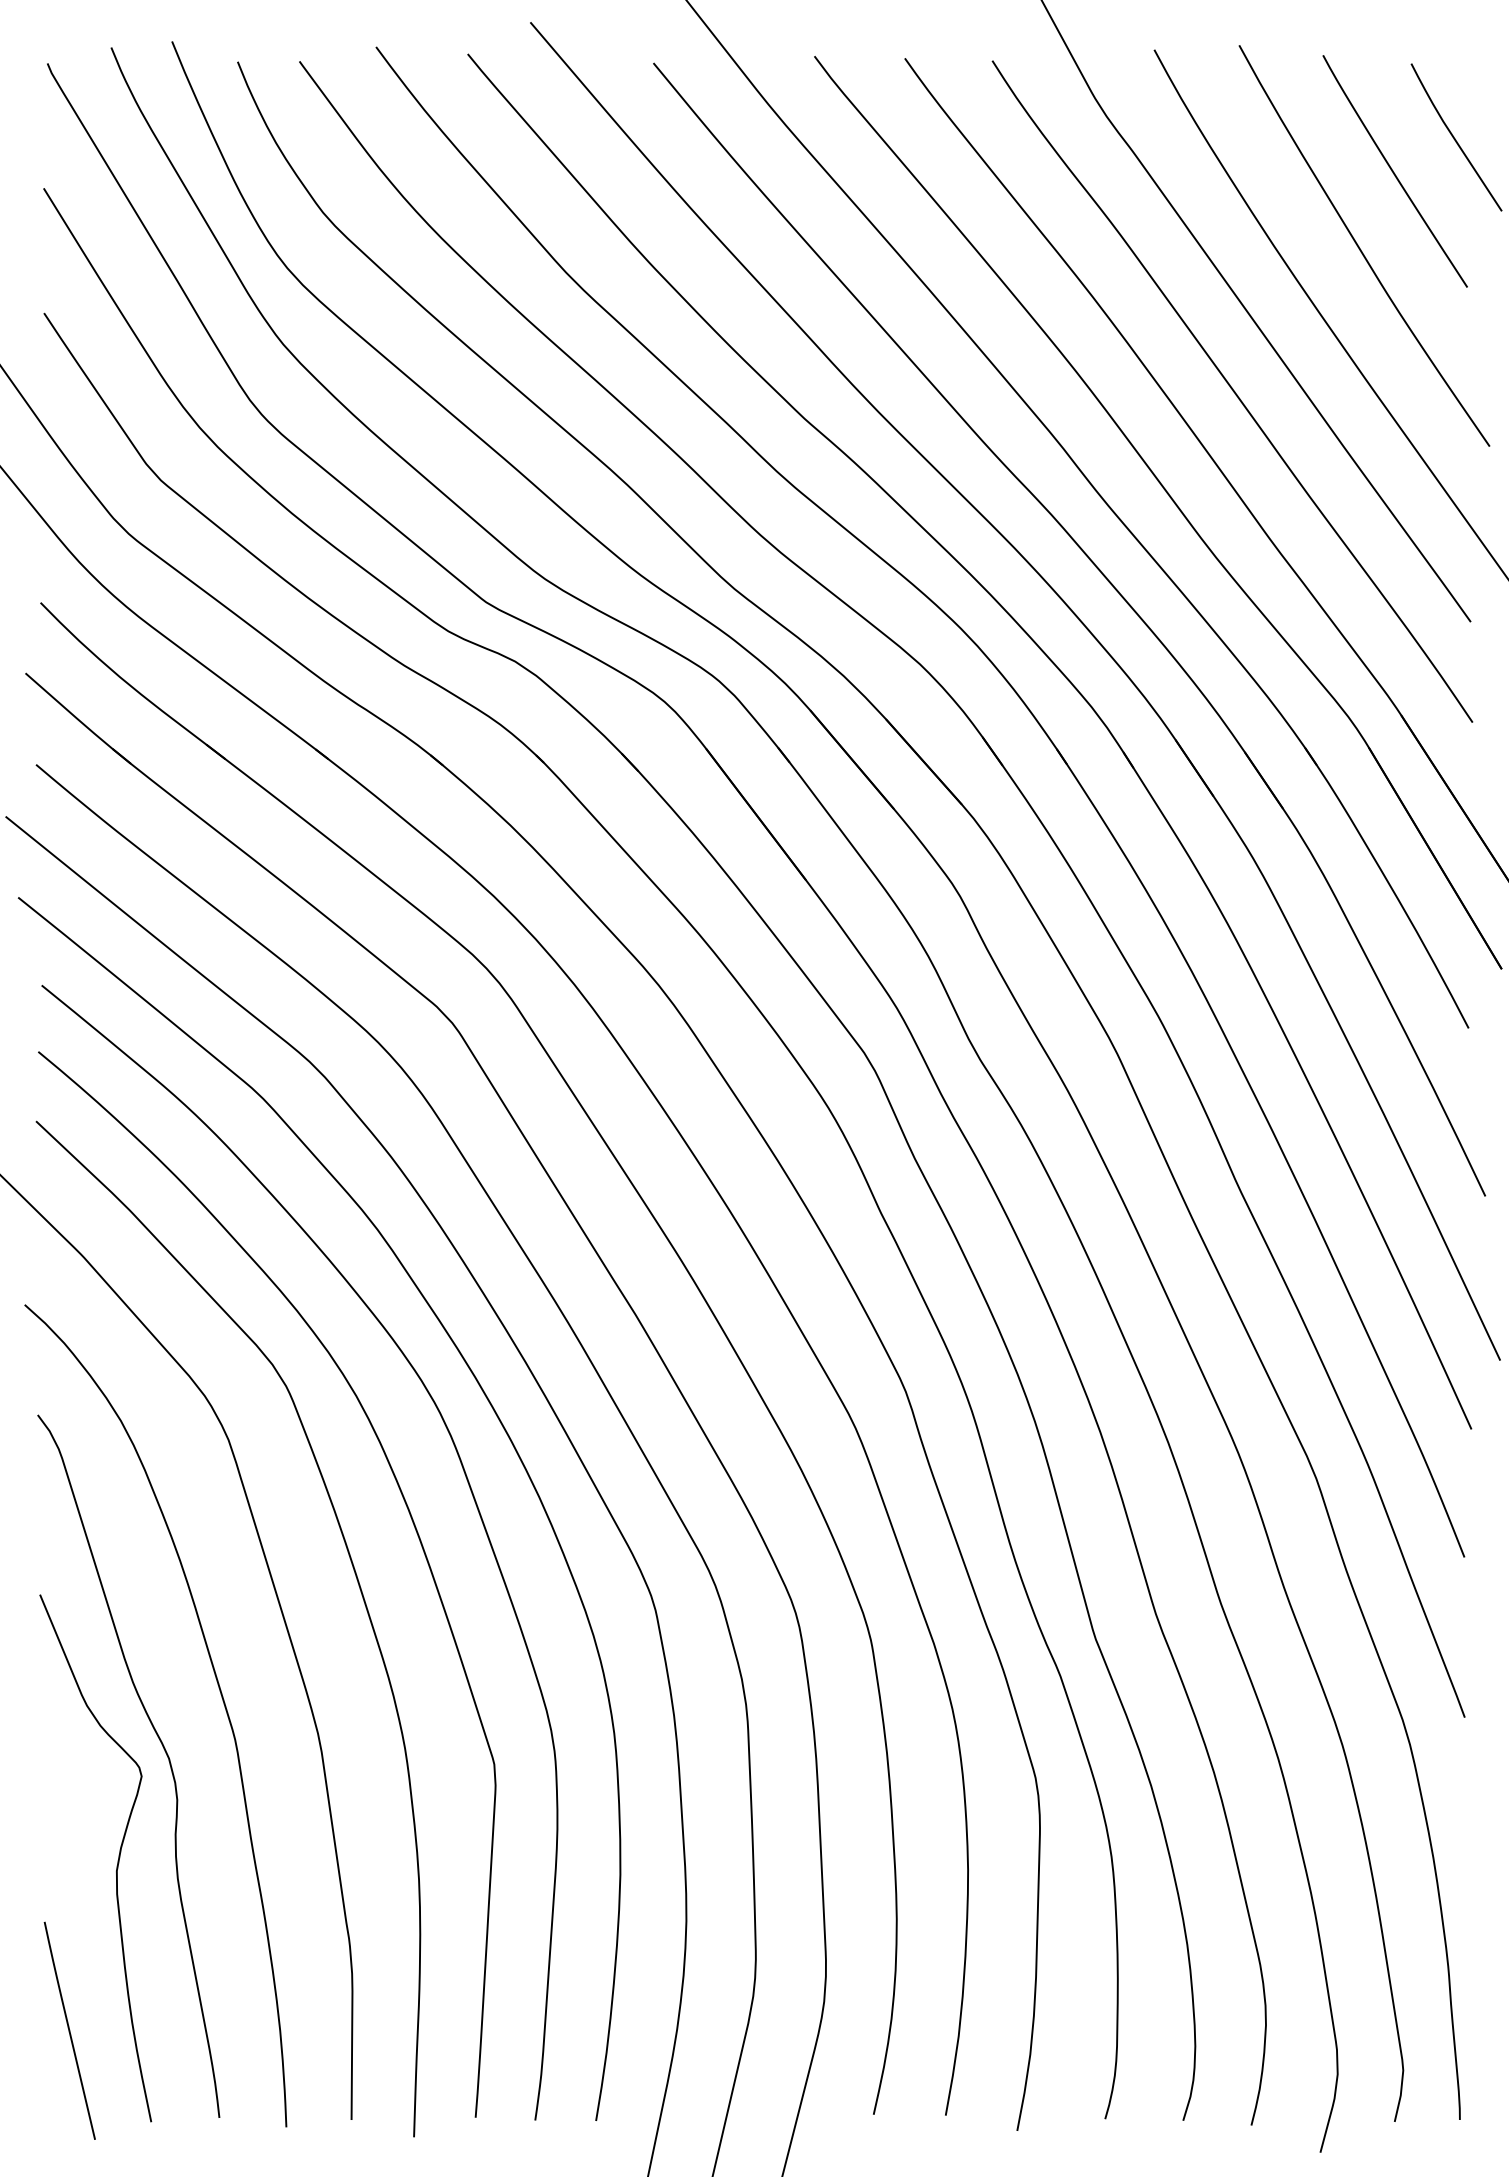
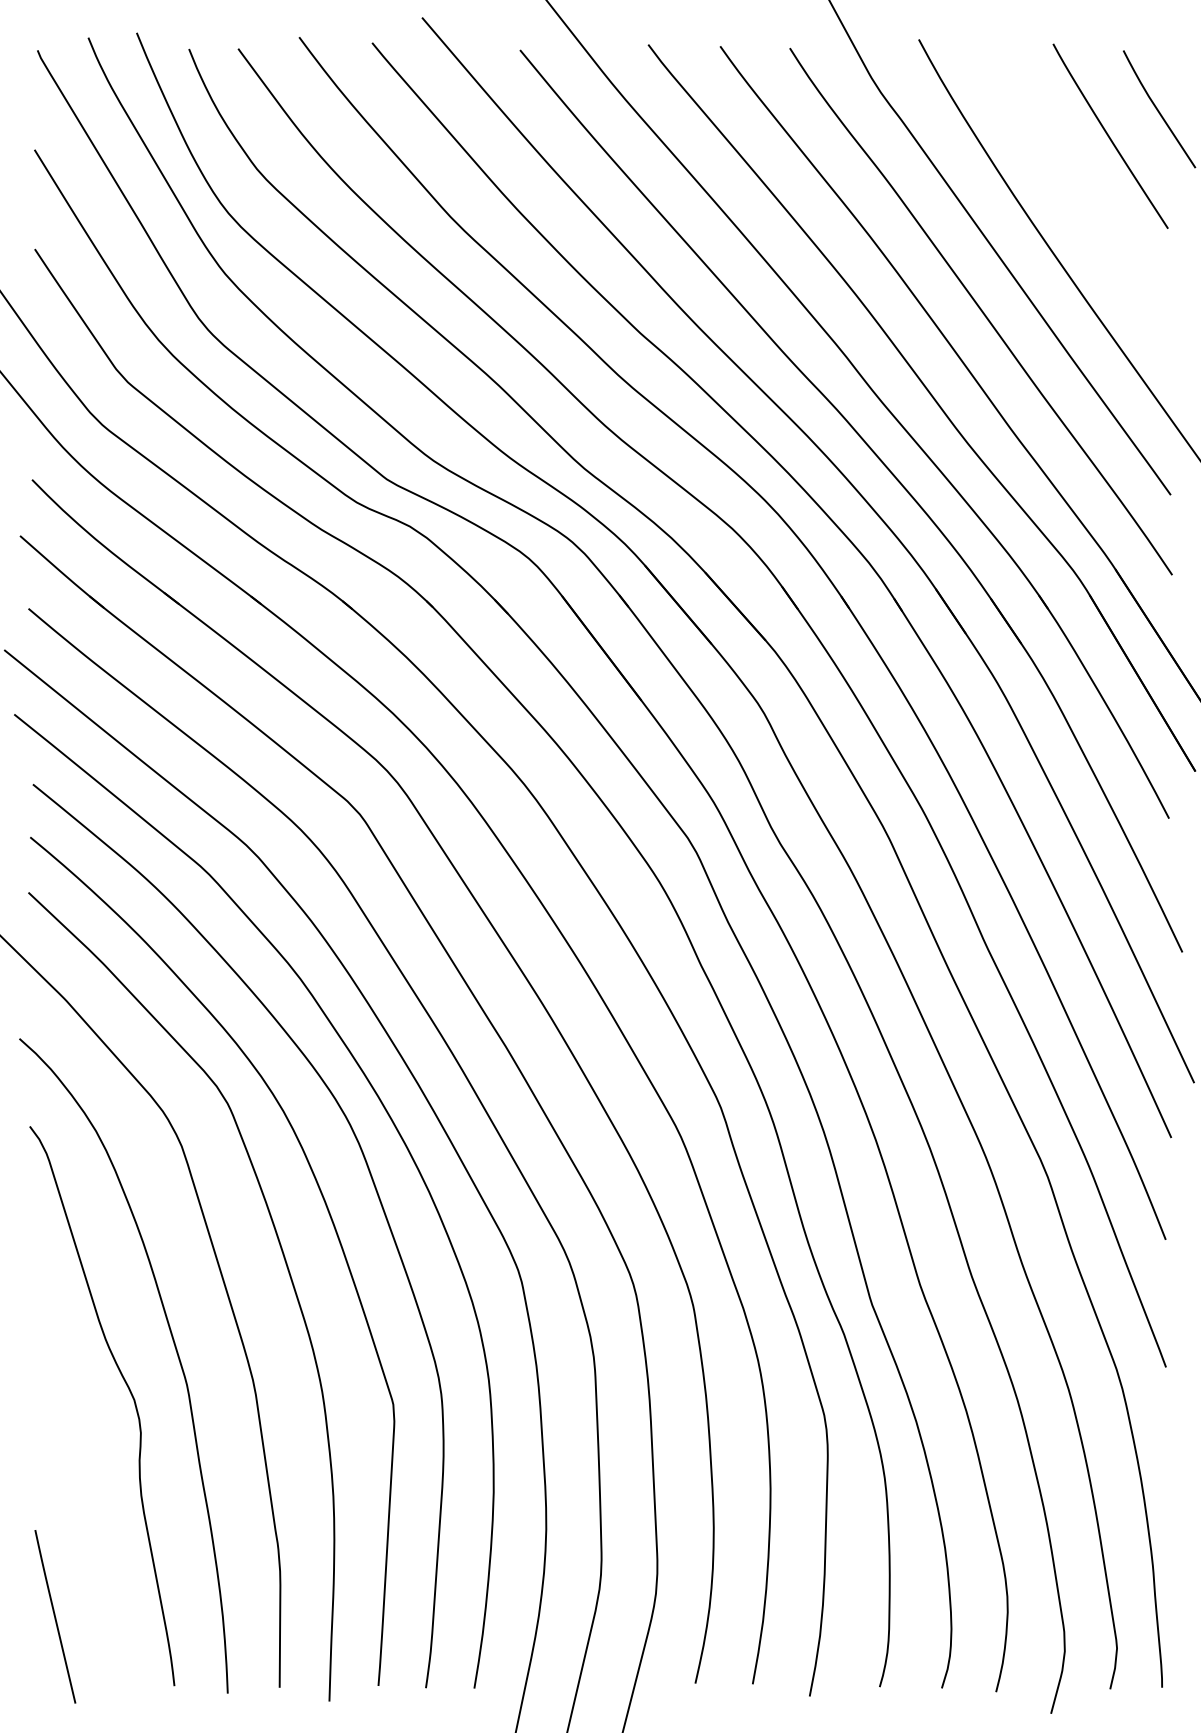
curve: (1360, 248) -> (1082, 197), removed
curve: (117, 1860) -> (93, 1481), removed

